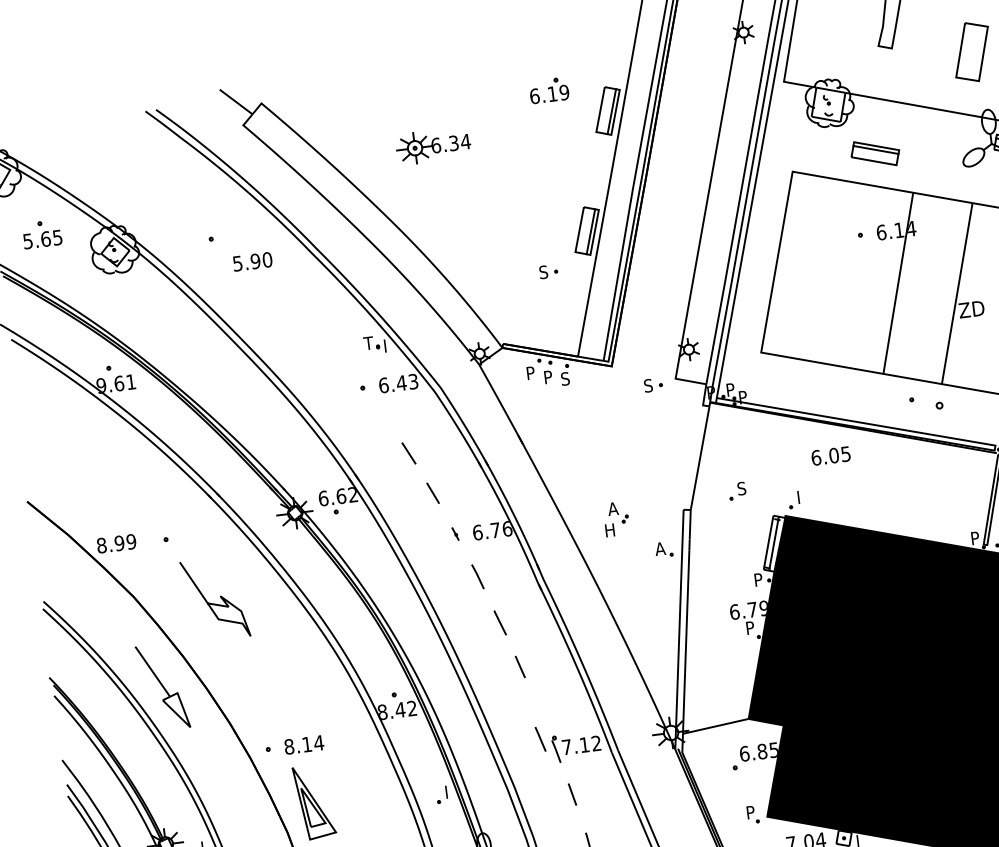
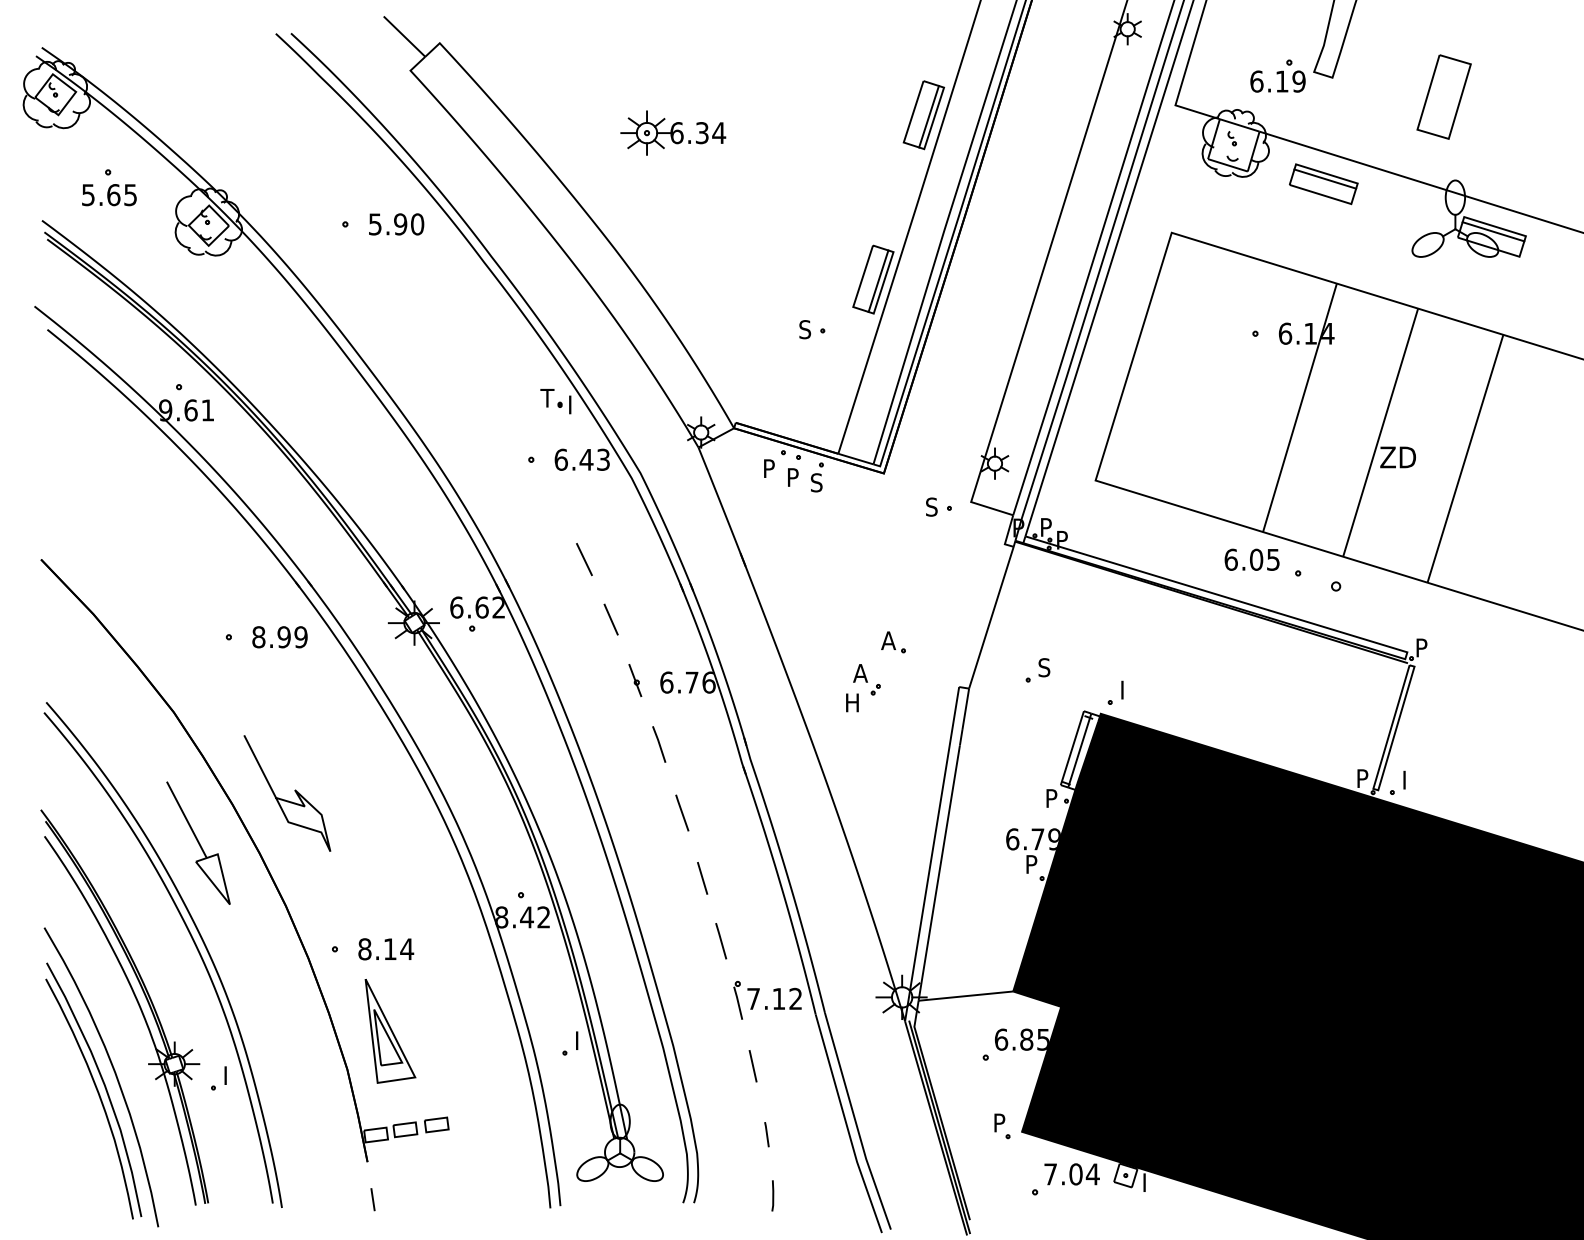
part: (548, 90) -> (1277, 75), moved
part: (875, 153) -> (1323, 184), moved
text: (252, 261) -> (396, 224), moved
text: (830, 455) -> (1251, 559), moved
part: (455, 533) -> (635, 680), size x1.67
text: (116, 543) -> (279, 637), moved
part: (663, 549) -> (893, 642), moved
curve: (214, 603) -> (285, 799), moved
line: (540, 739) -> (721, 941), moved

